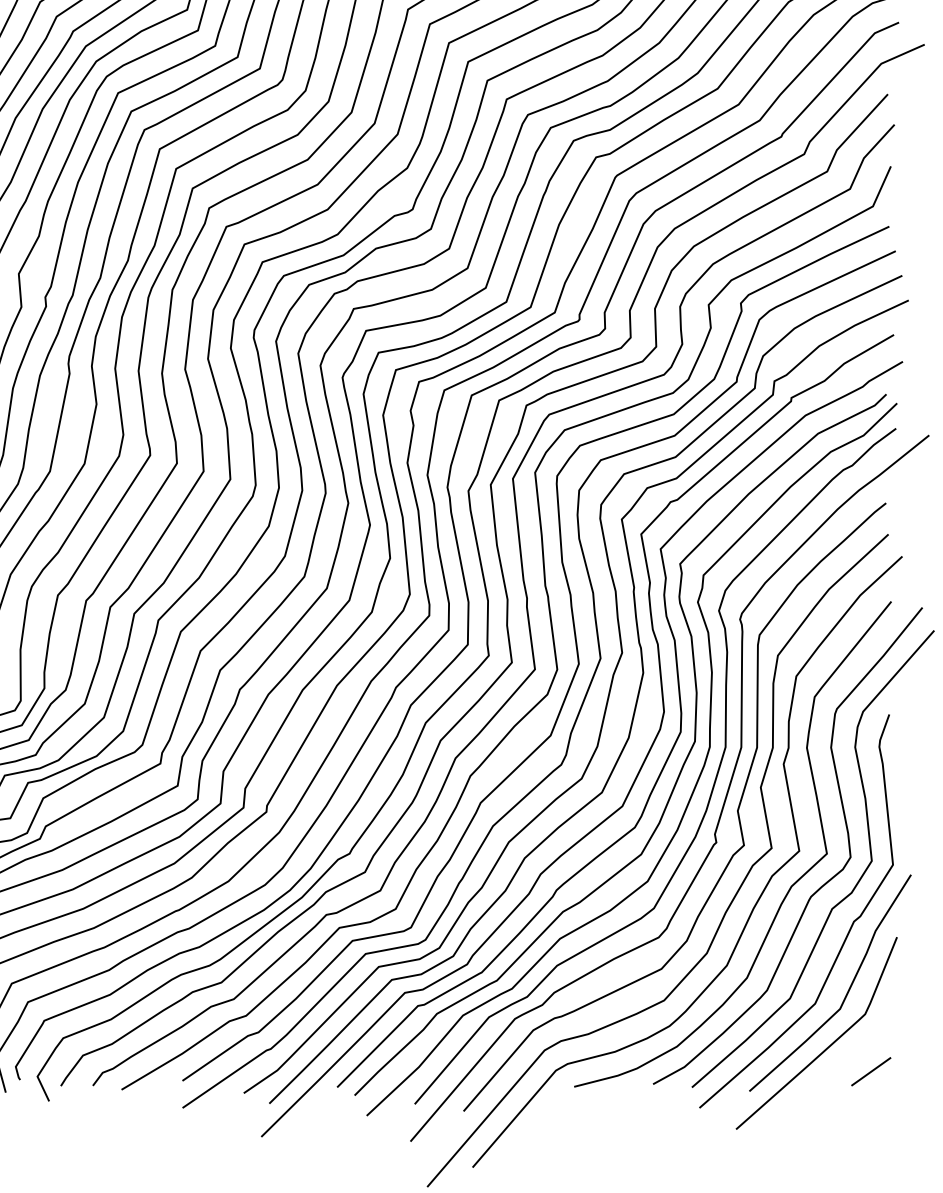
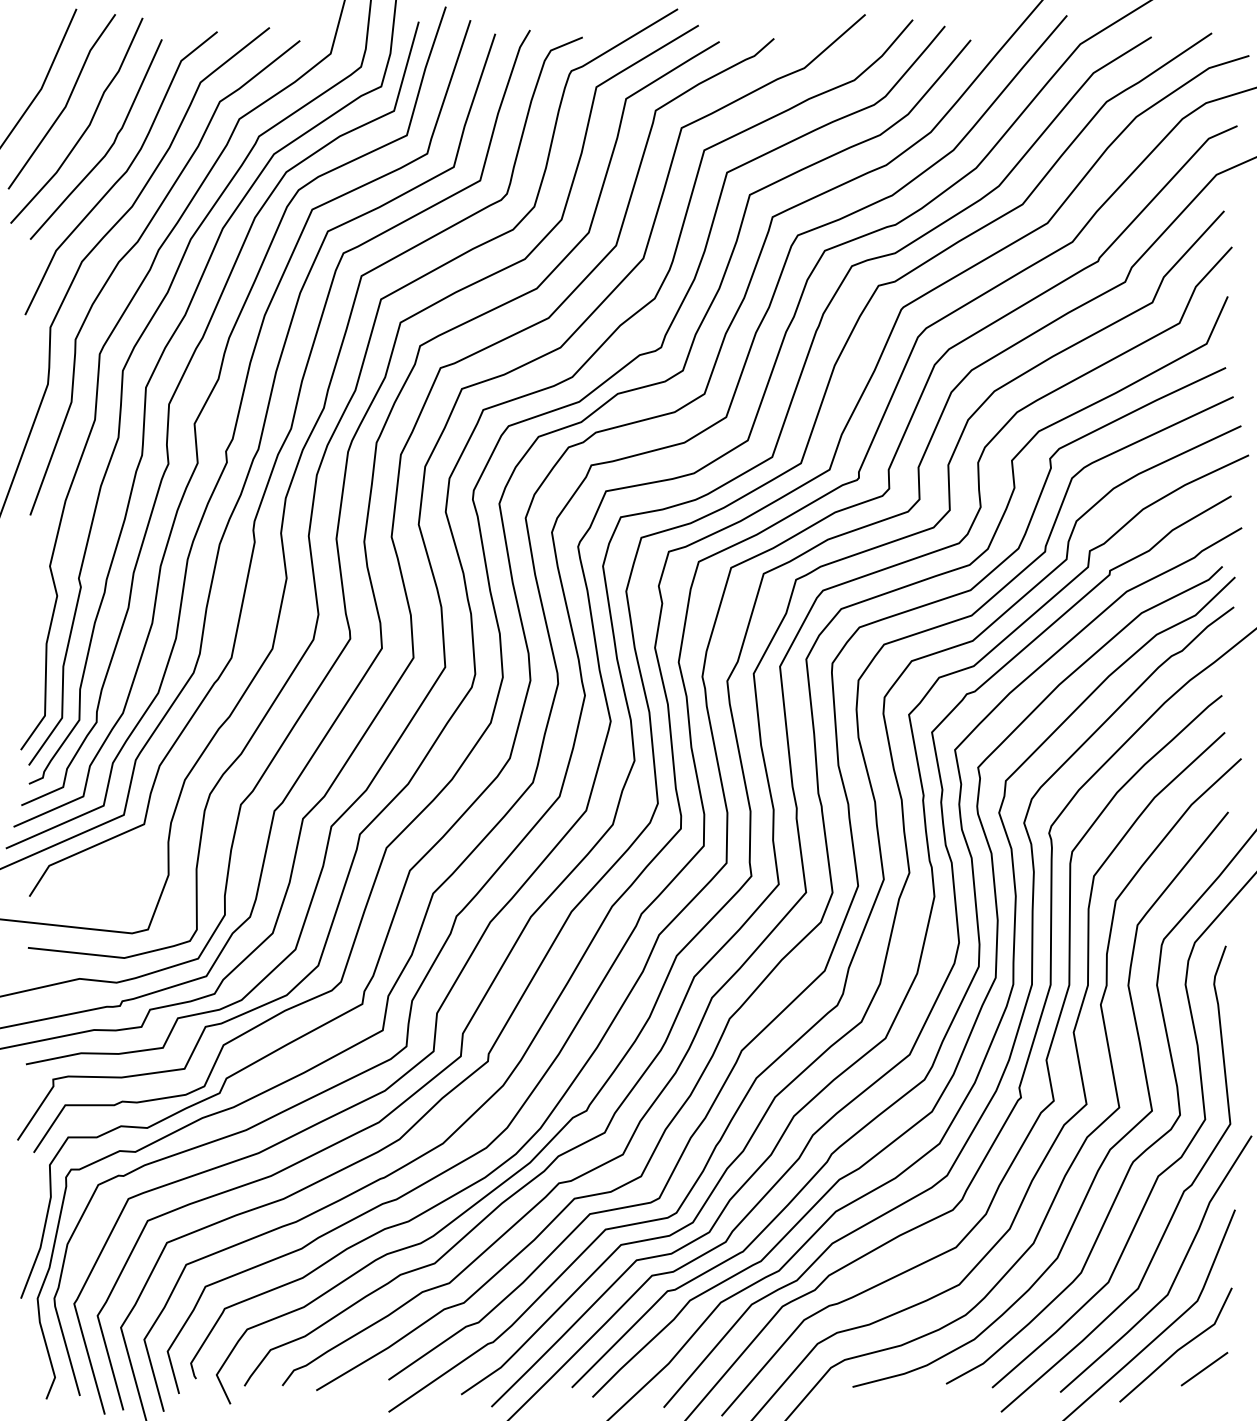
line: (850, 1053) -> (1179, 1347), added

